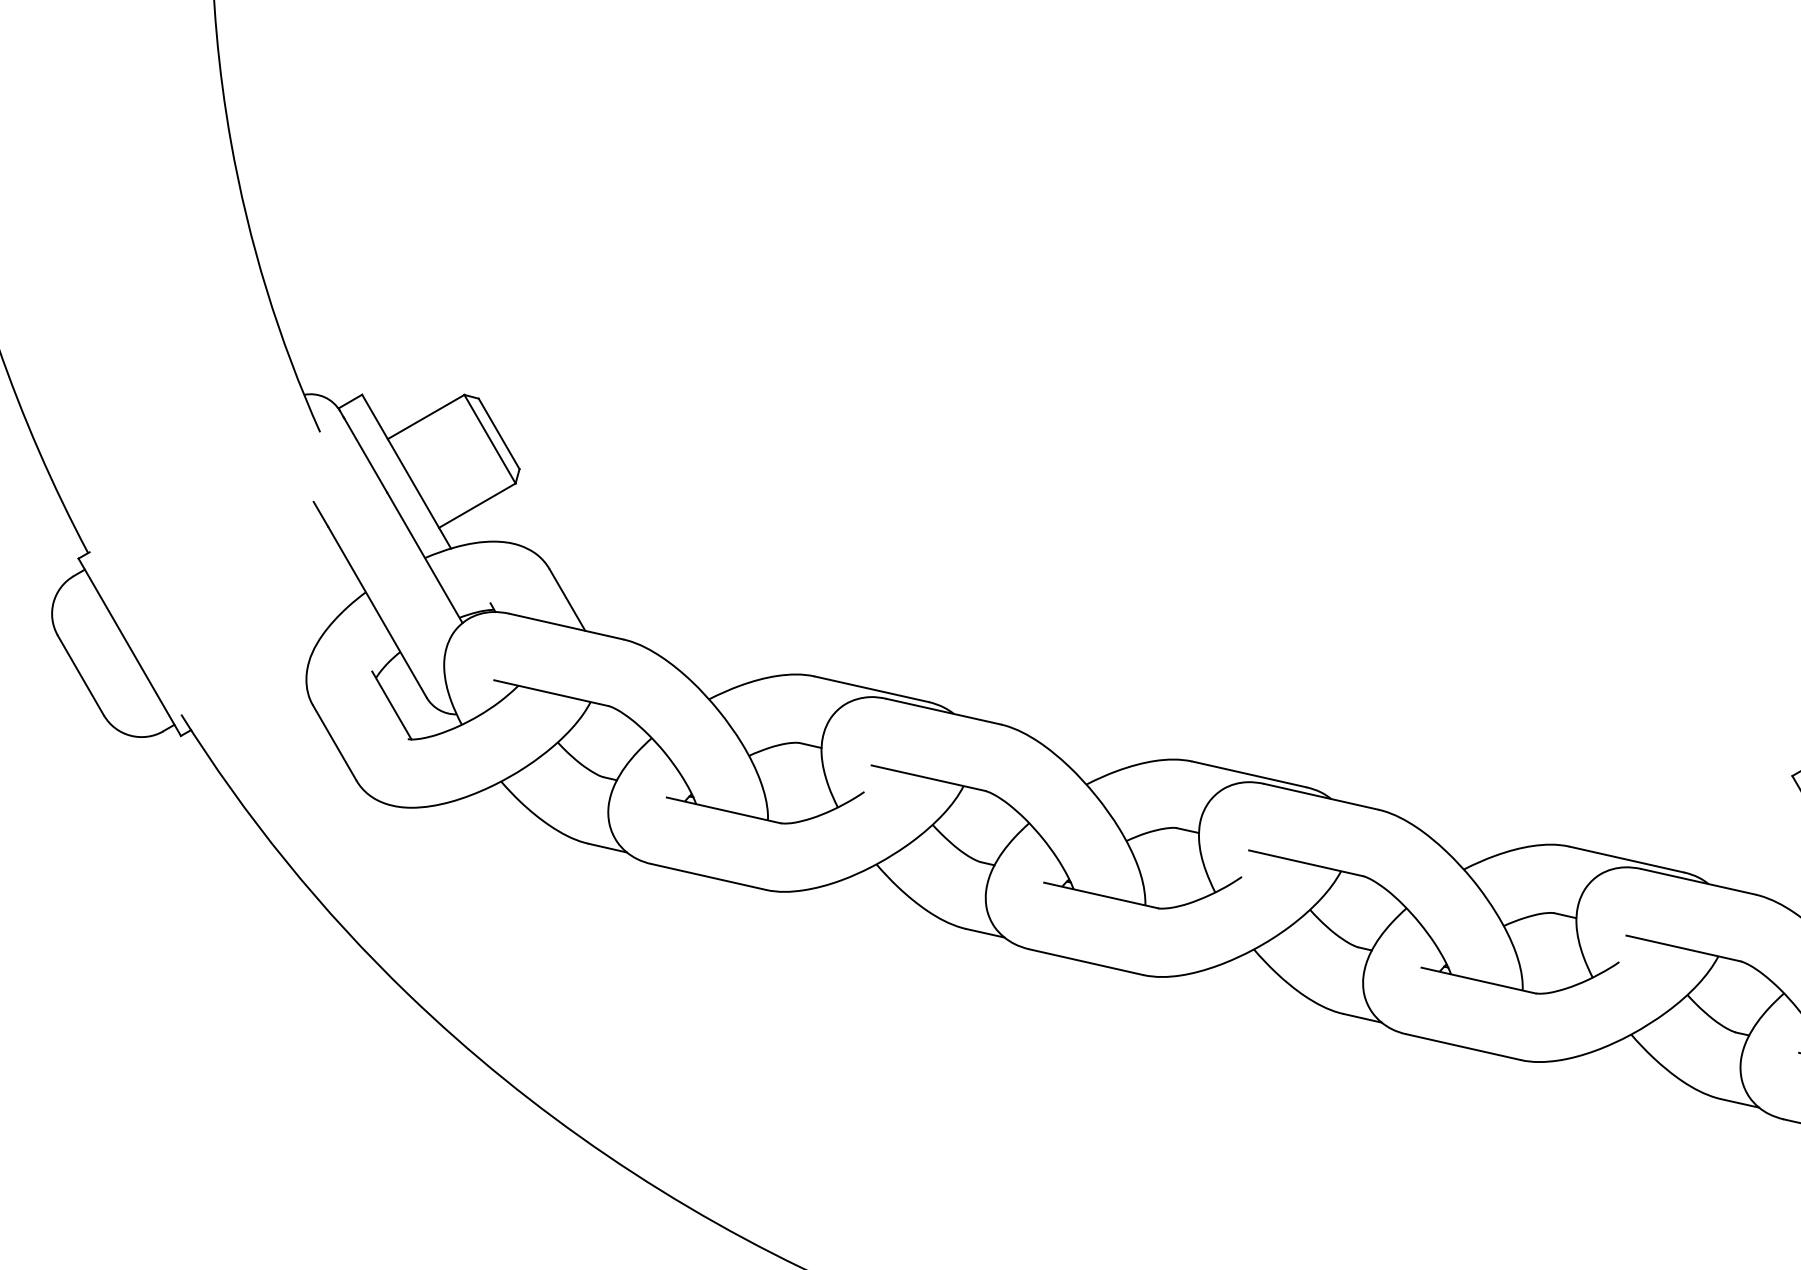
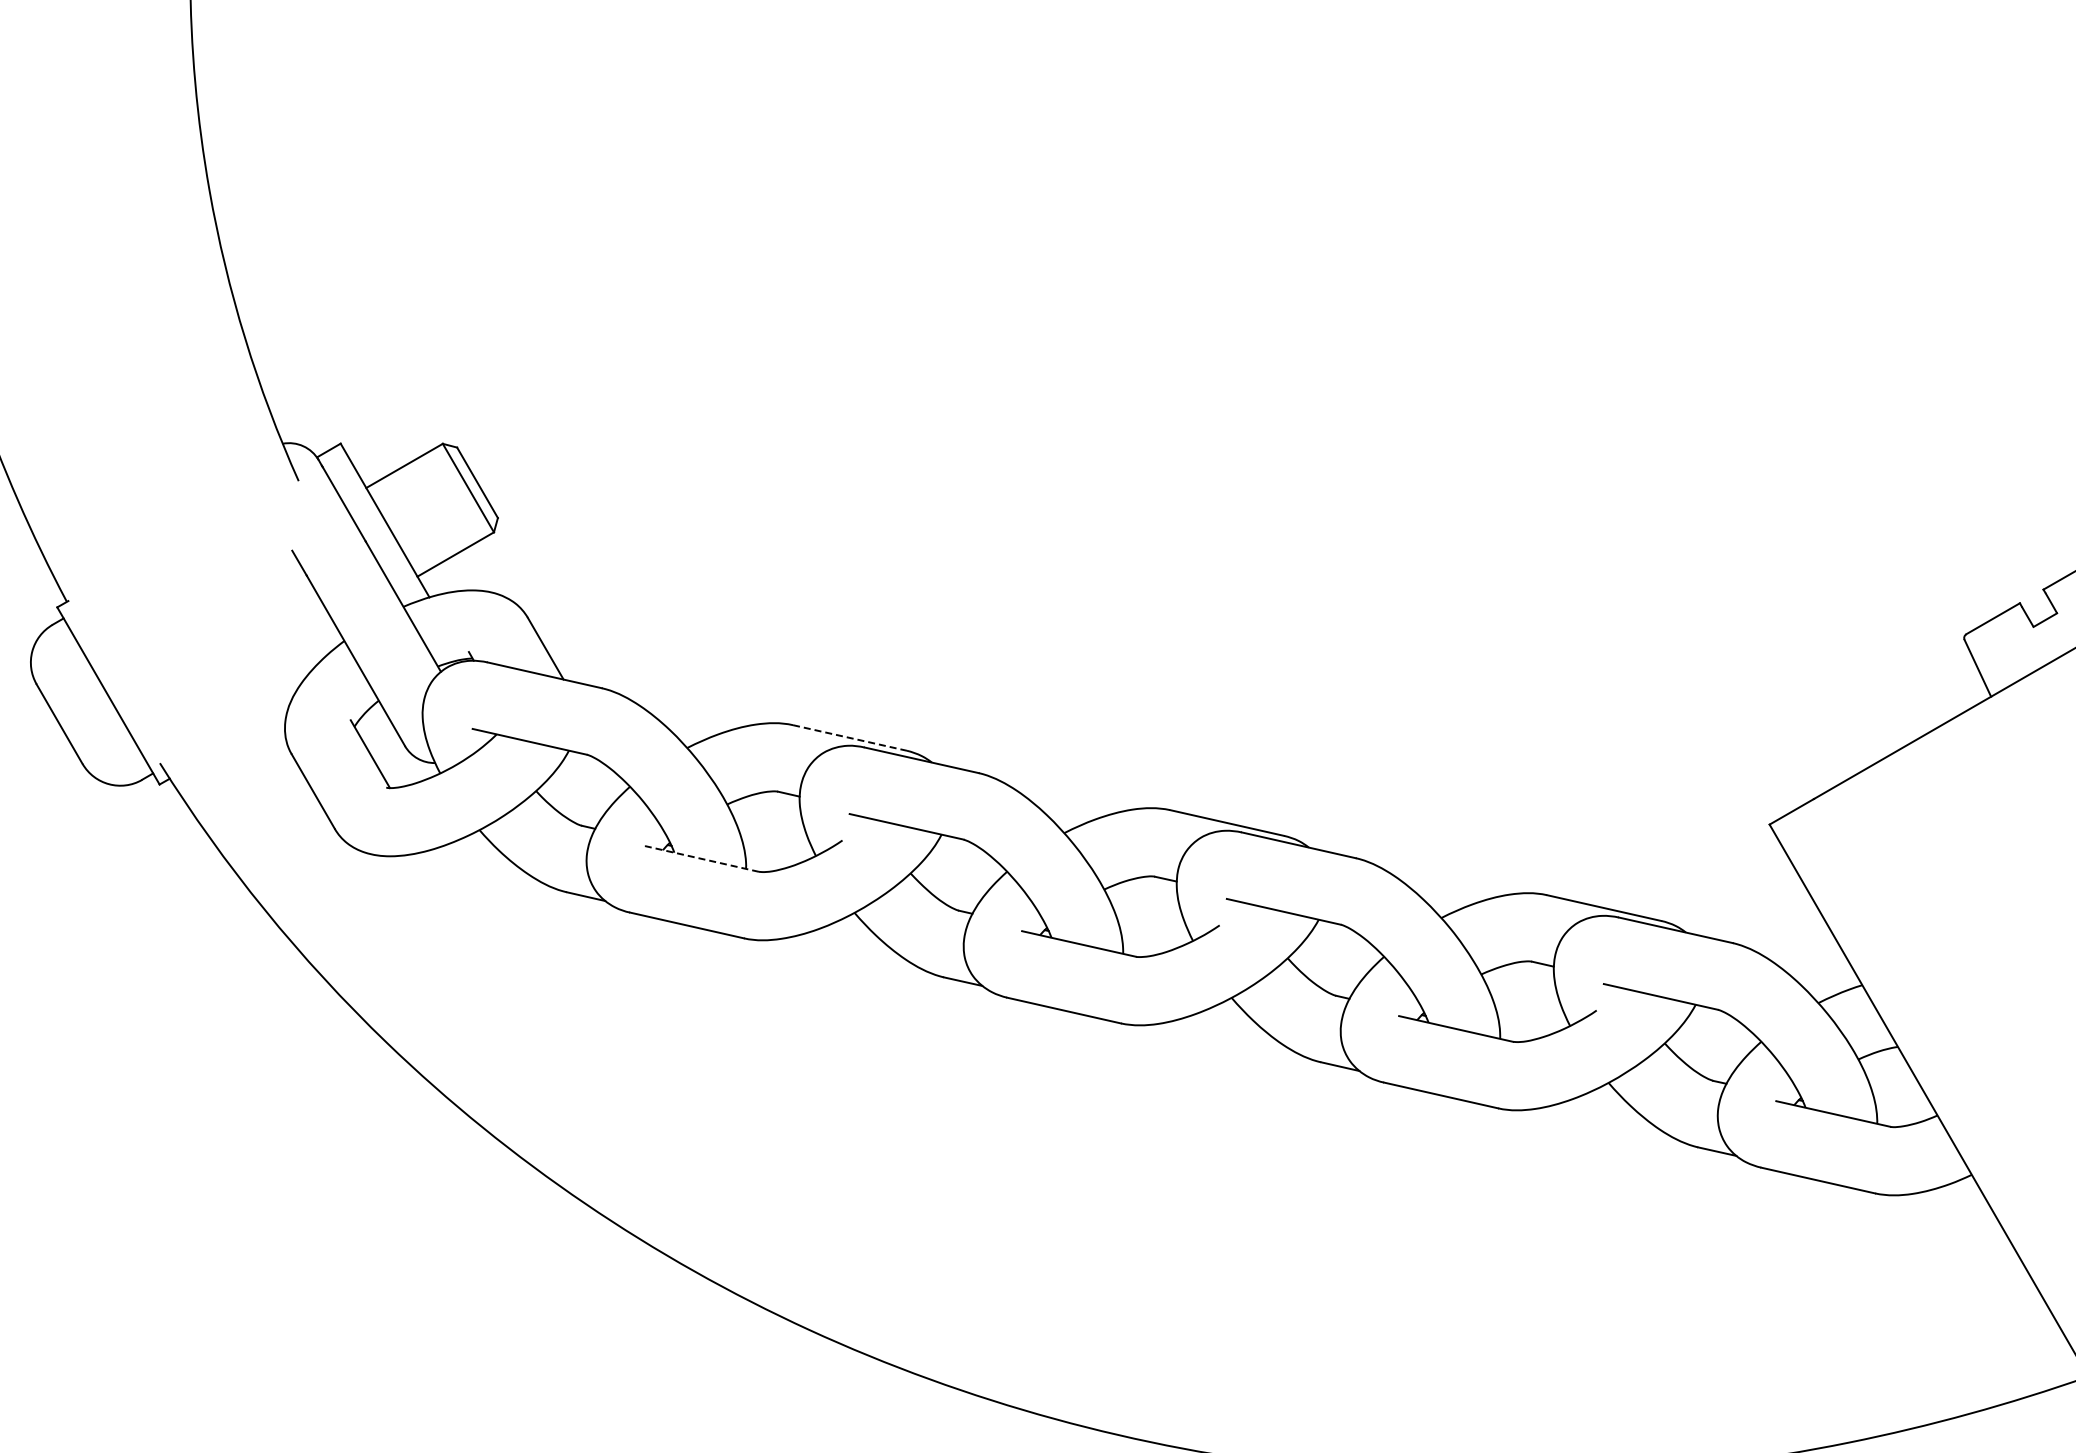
line: (872, 689) -> (850, 738), solid -> dashed
line: (723, 809) -> (701, 858), solid -> dashed

